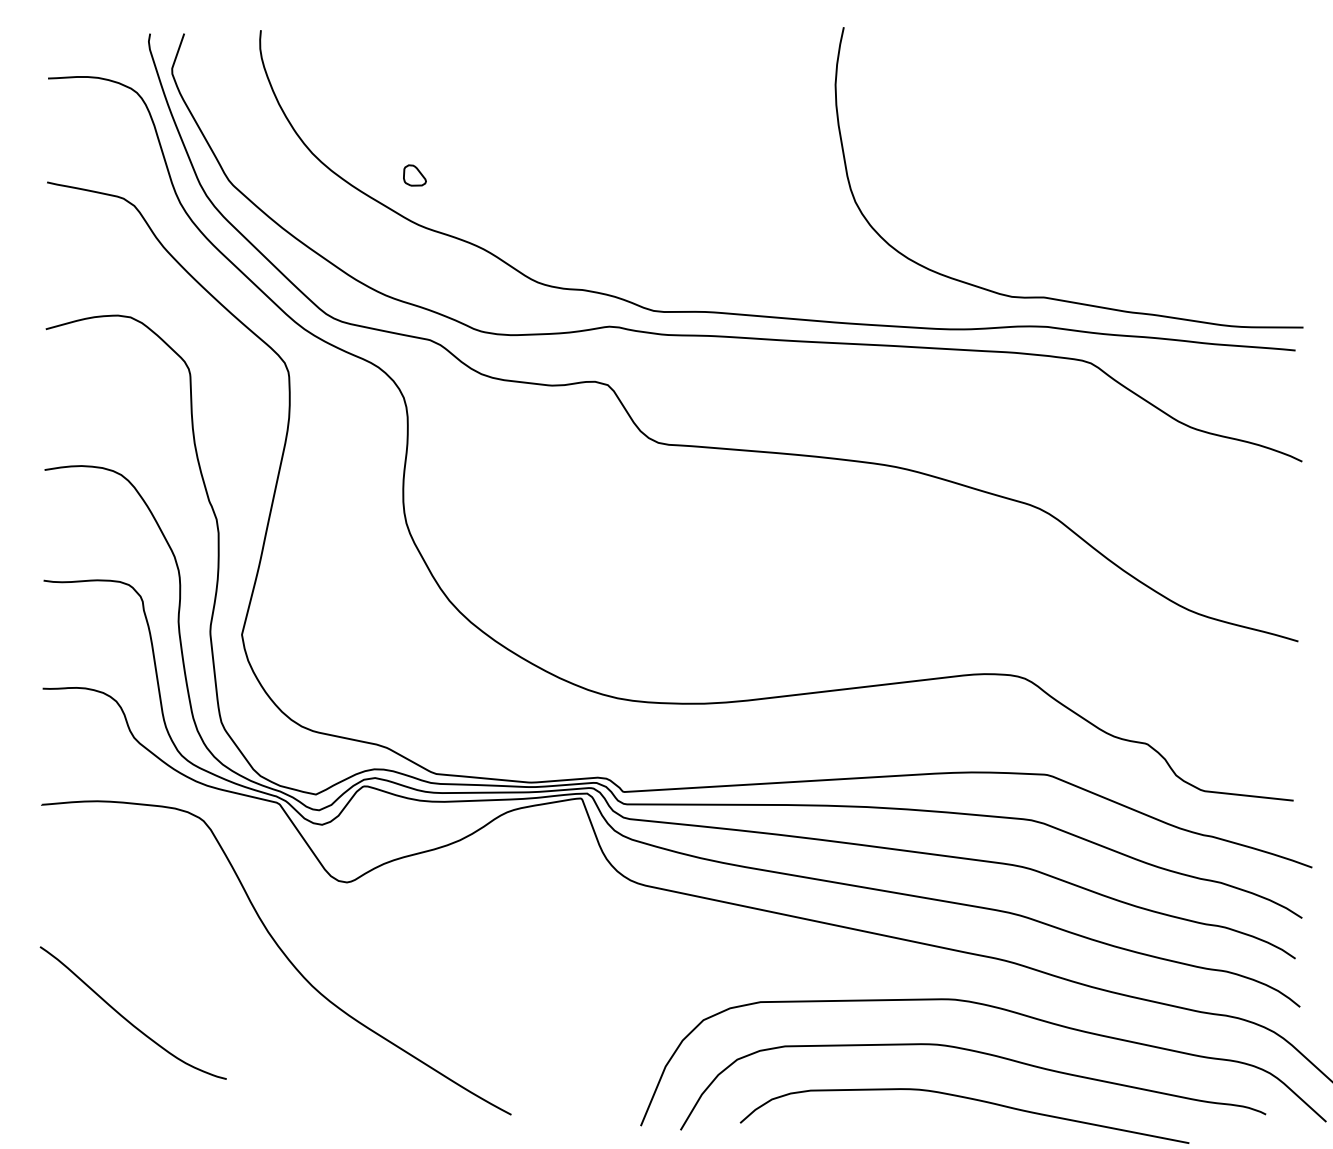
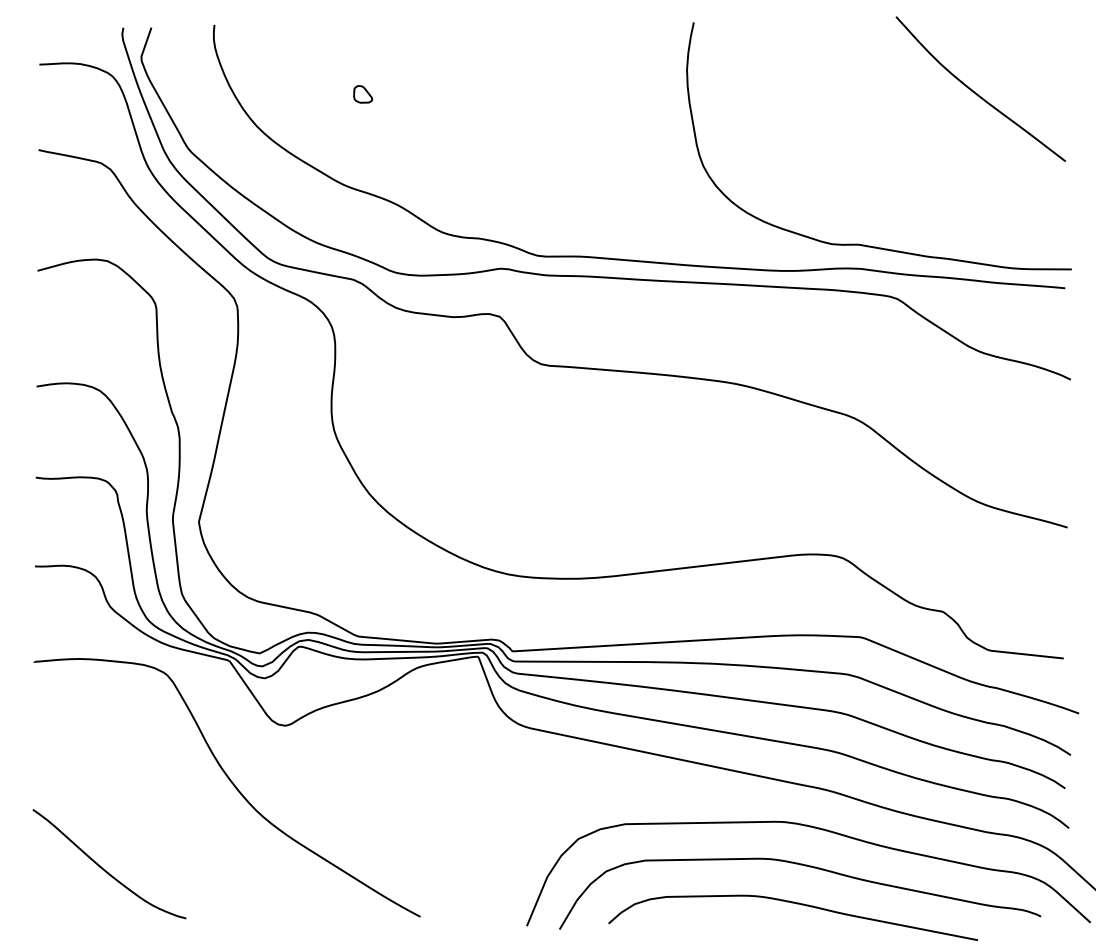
curve: (1187, 112) -> (976, 92), added
part: (415, 175) -> (363, 94), moved
curve: (128, 1019) -> (105, 869), moved

